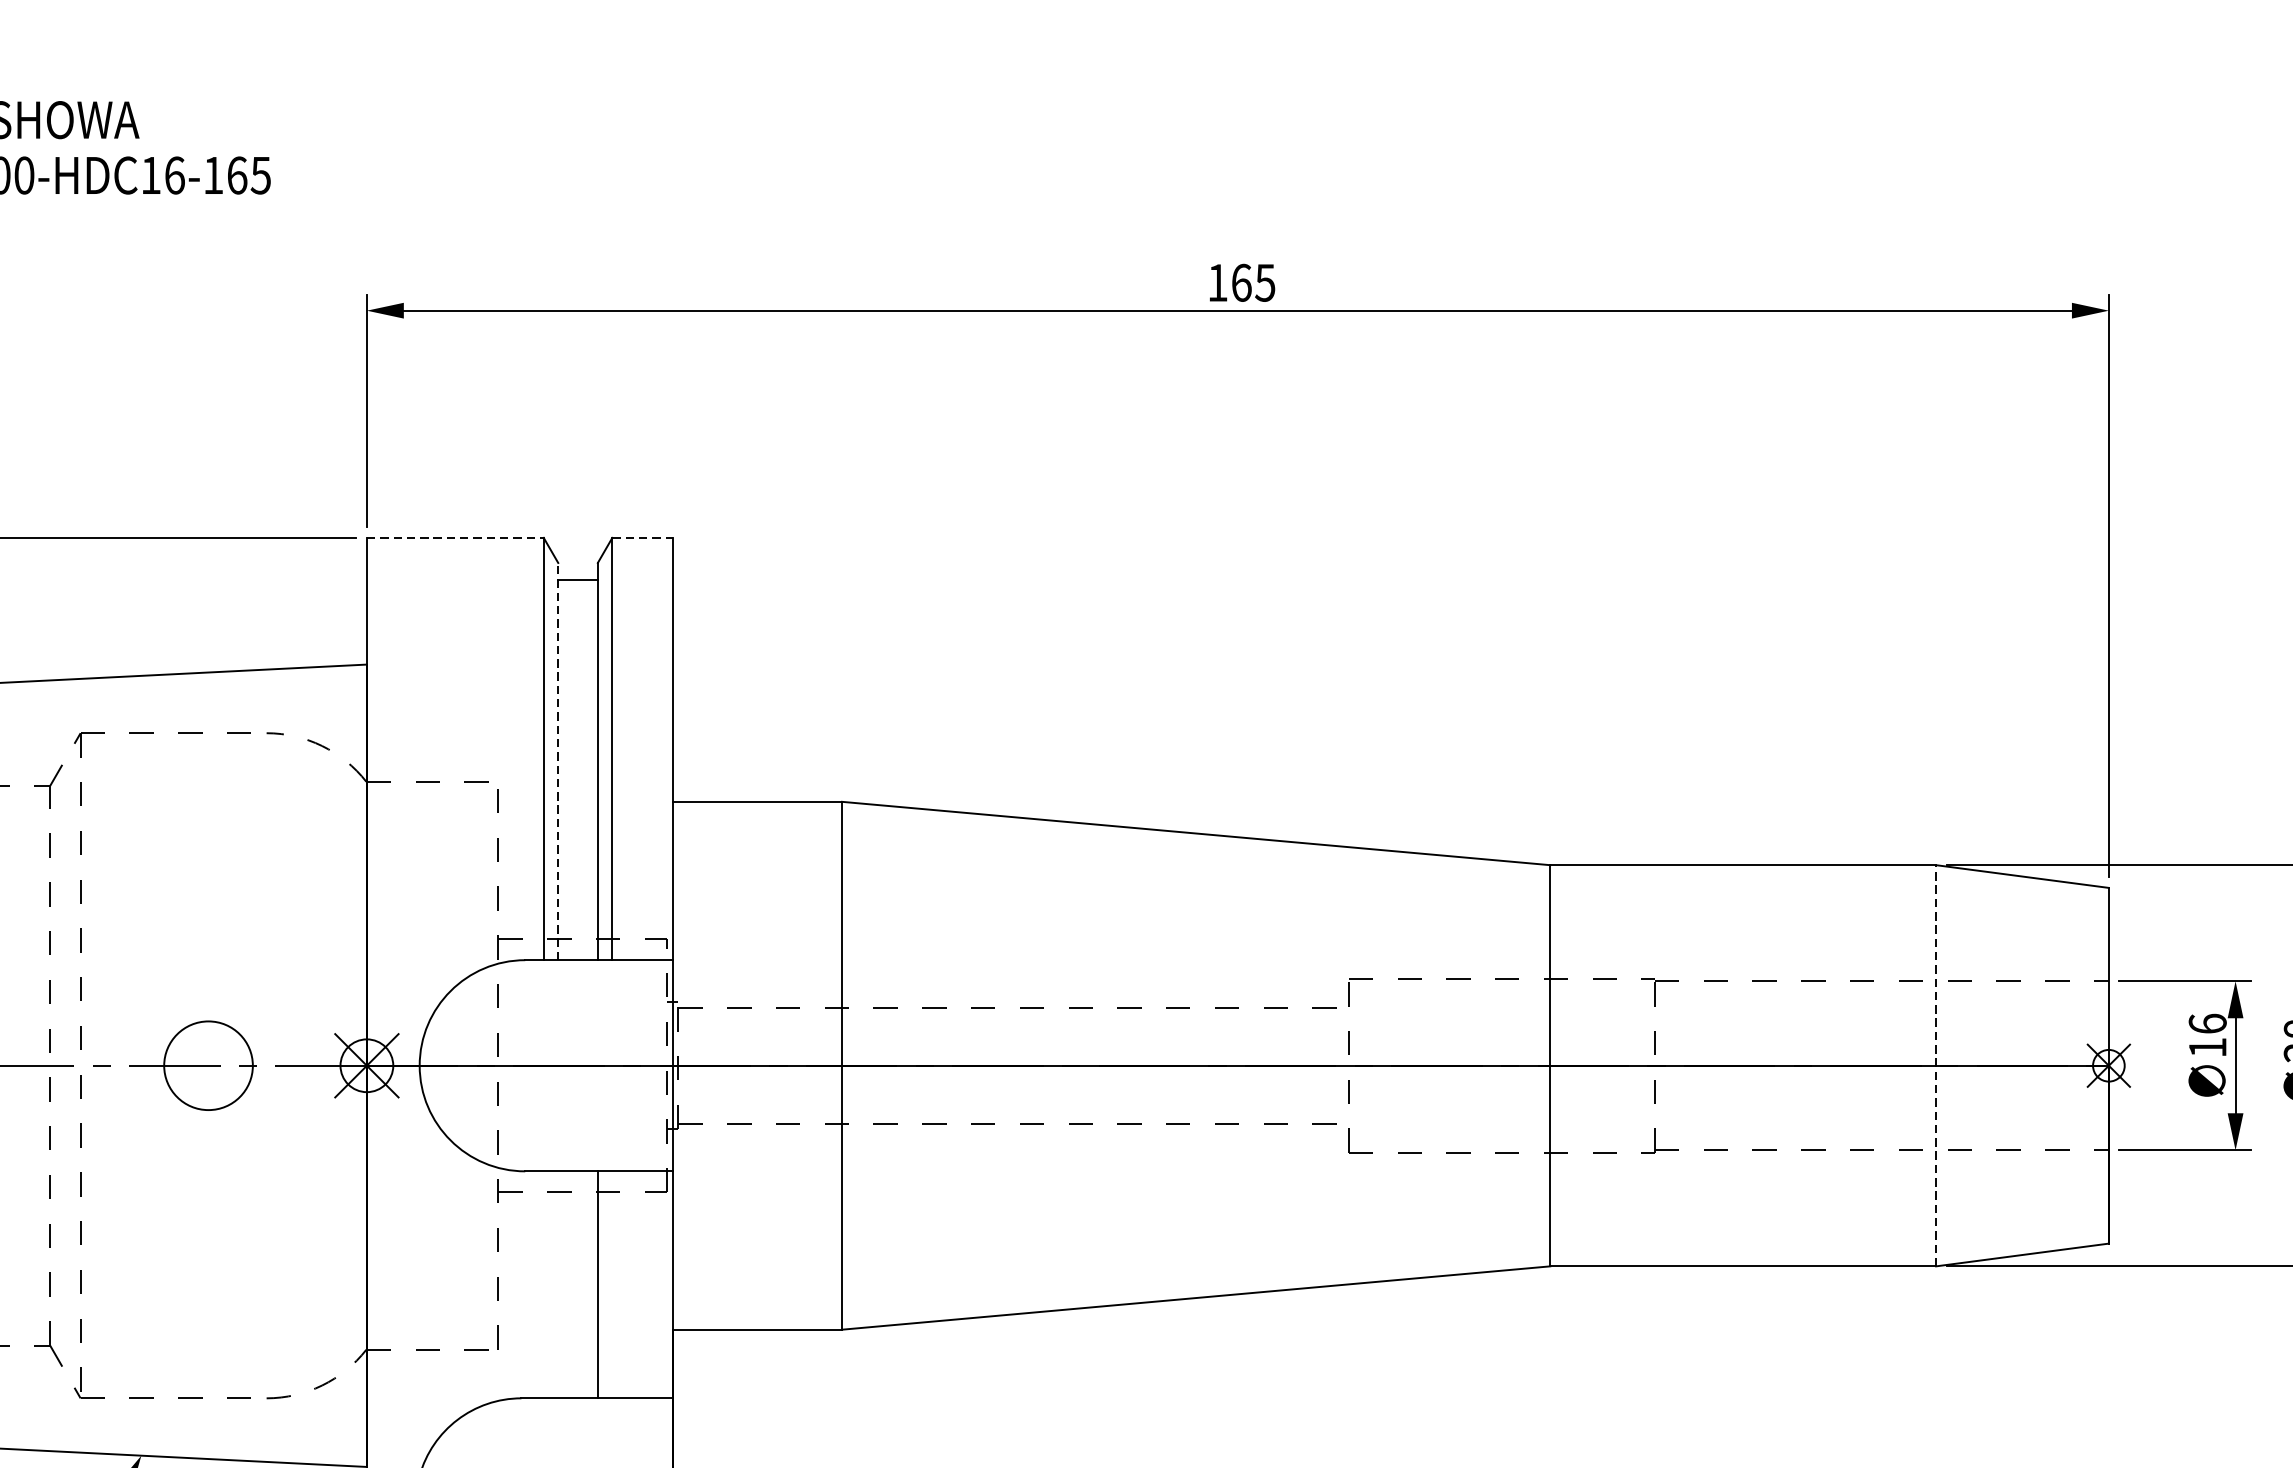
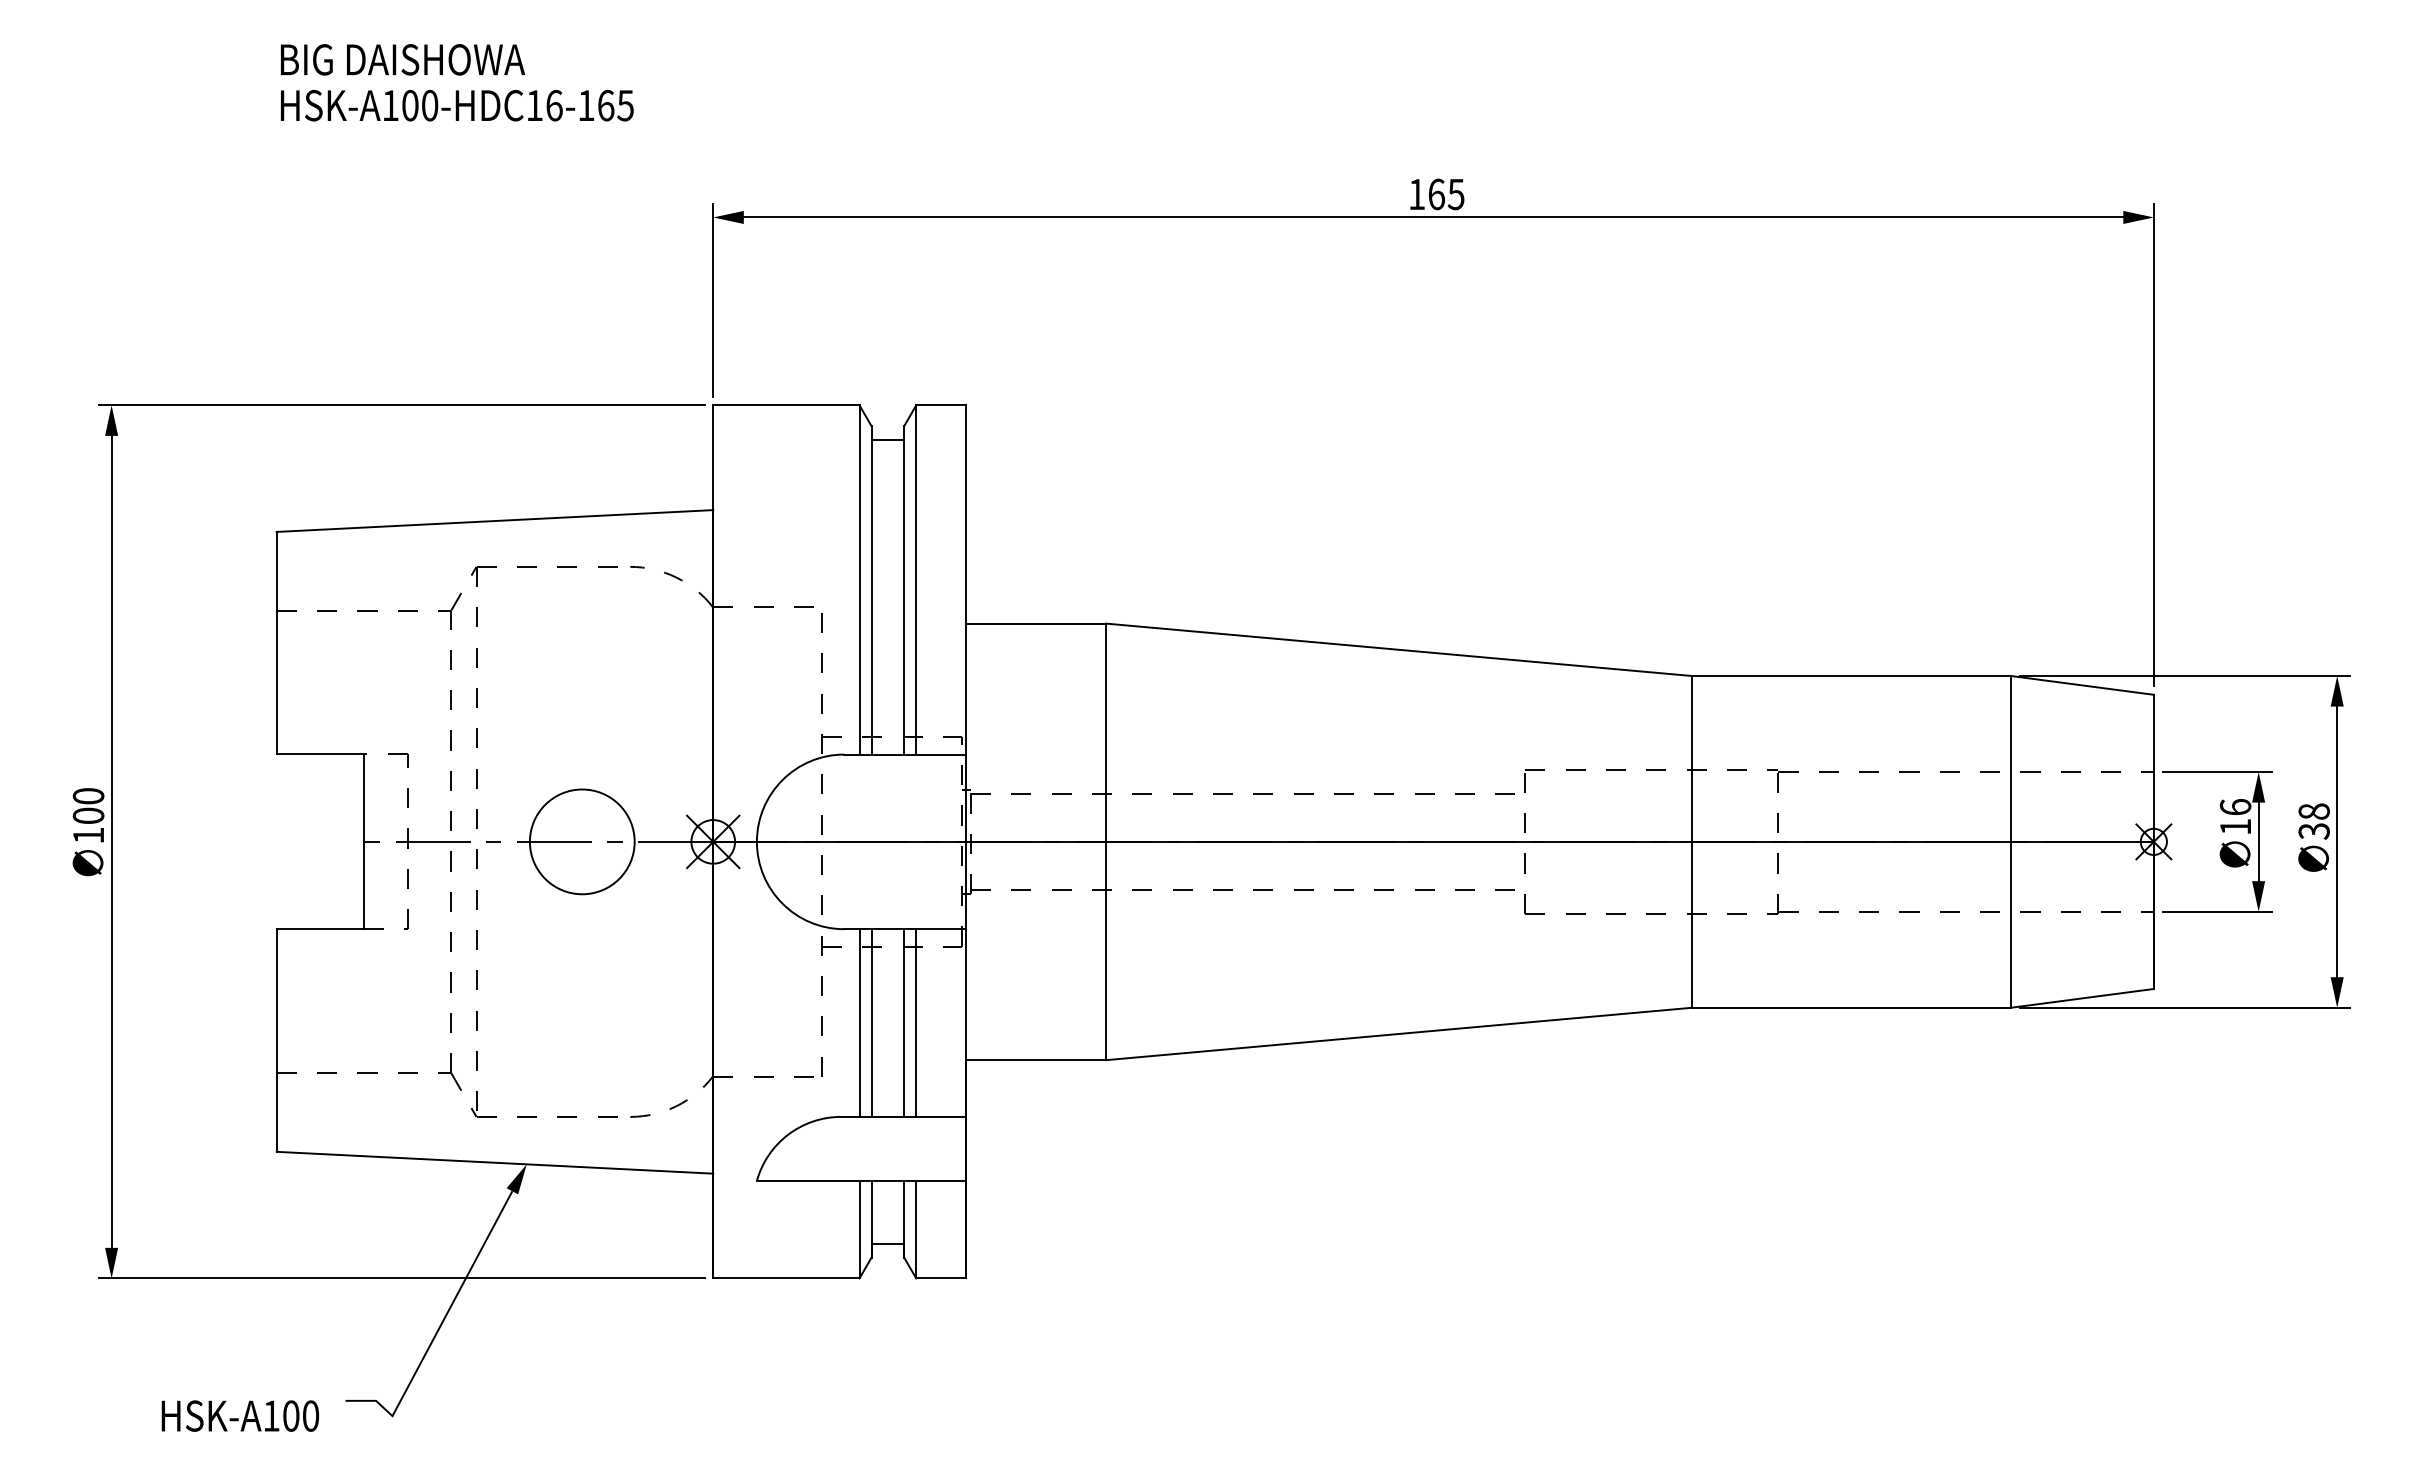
line: (455, 538) -> (786, 405), dashed -> solid
line: (642, 538) -> (941, 405), dashed -> solid
line: (558, 760) -> (871, 589), dashed -> solid
circle: (207, 1065) -> (581, 841), size x1.43
line: (1935, 1065) -> (2010, 841), dashed -> solid
line: (543, 1284) -> (859, 1022), added
line: (558, 1284) -> (871, 1022), added
line: (612, 1284) -> (916, 1022), added

